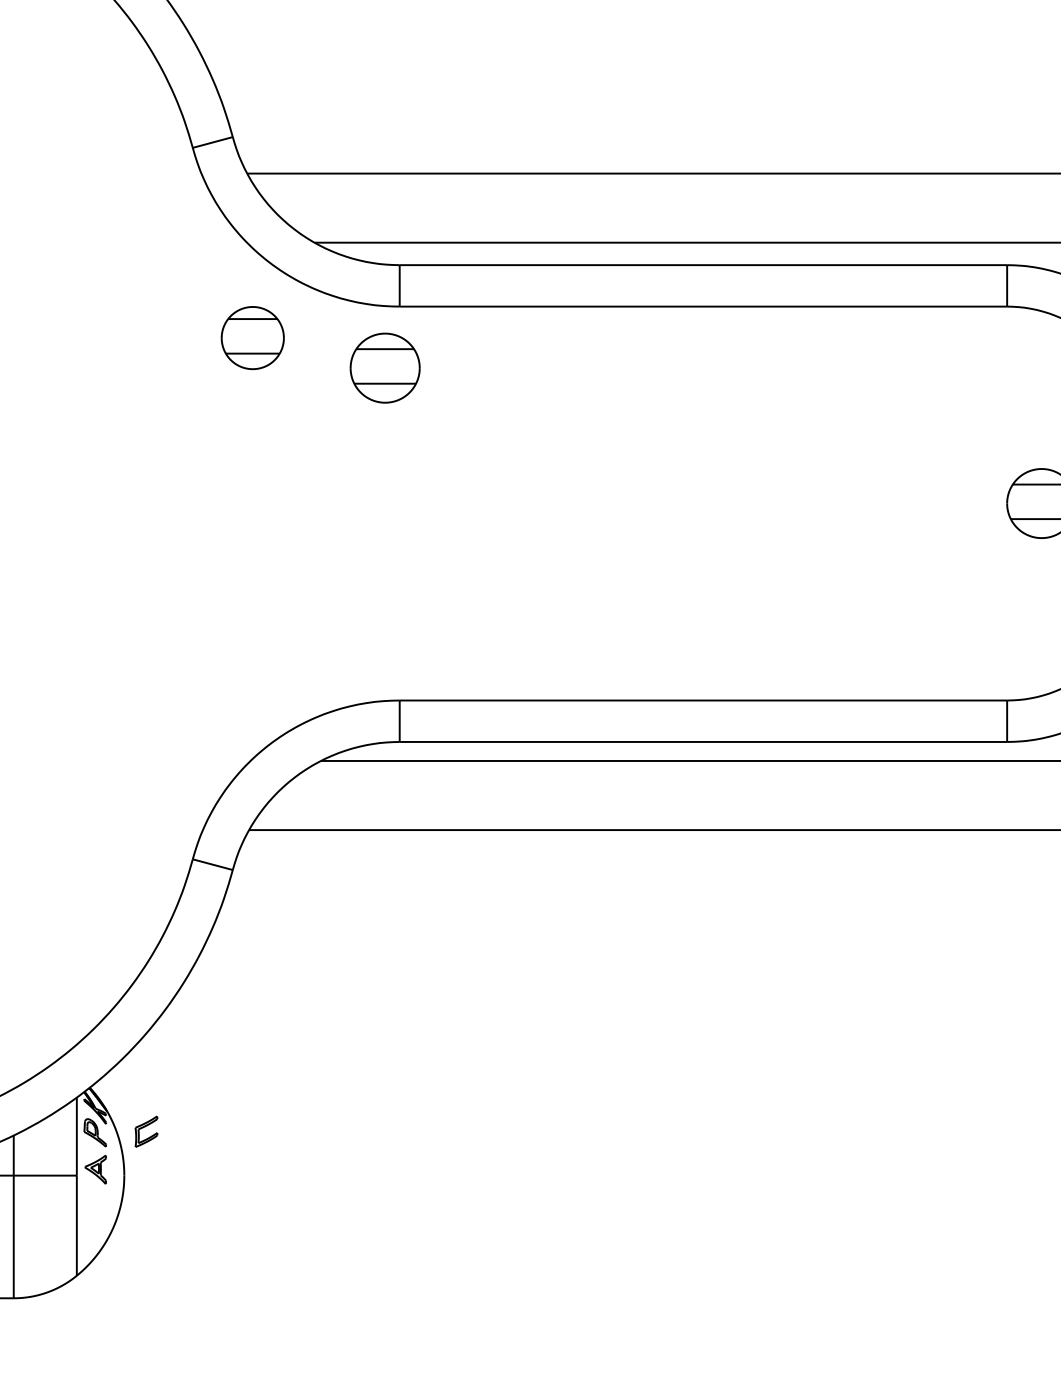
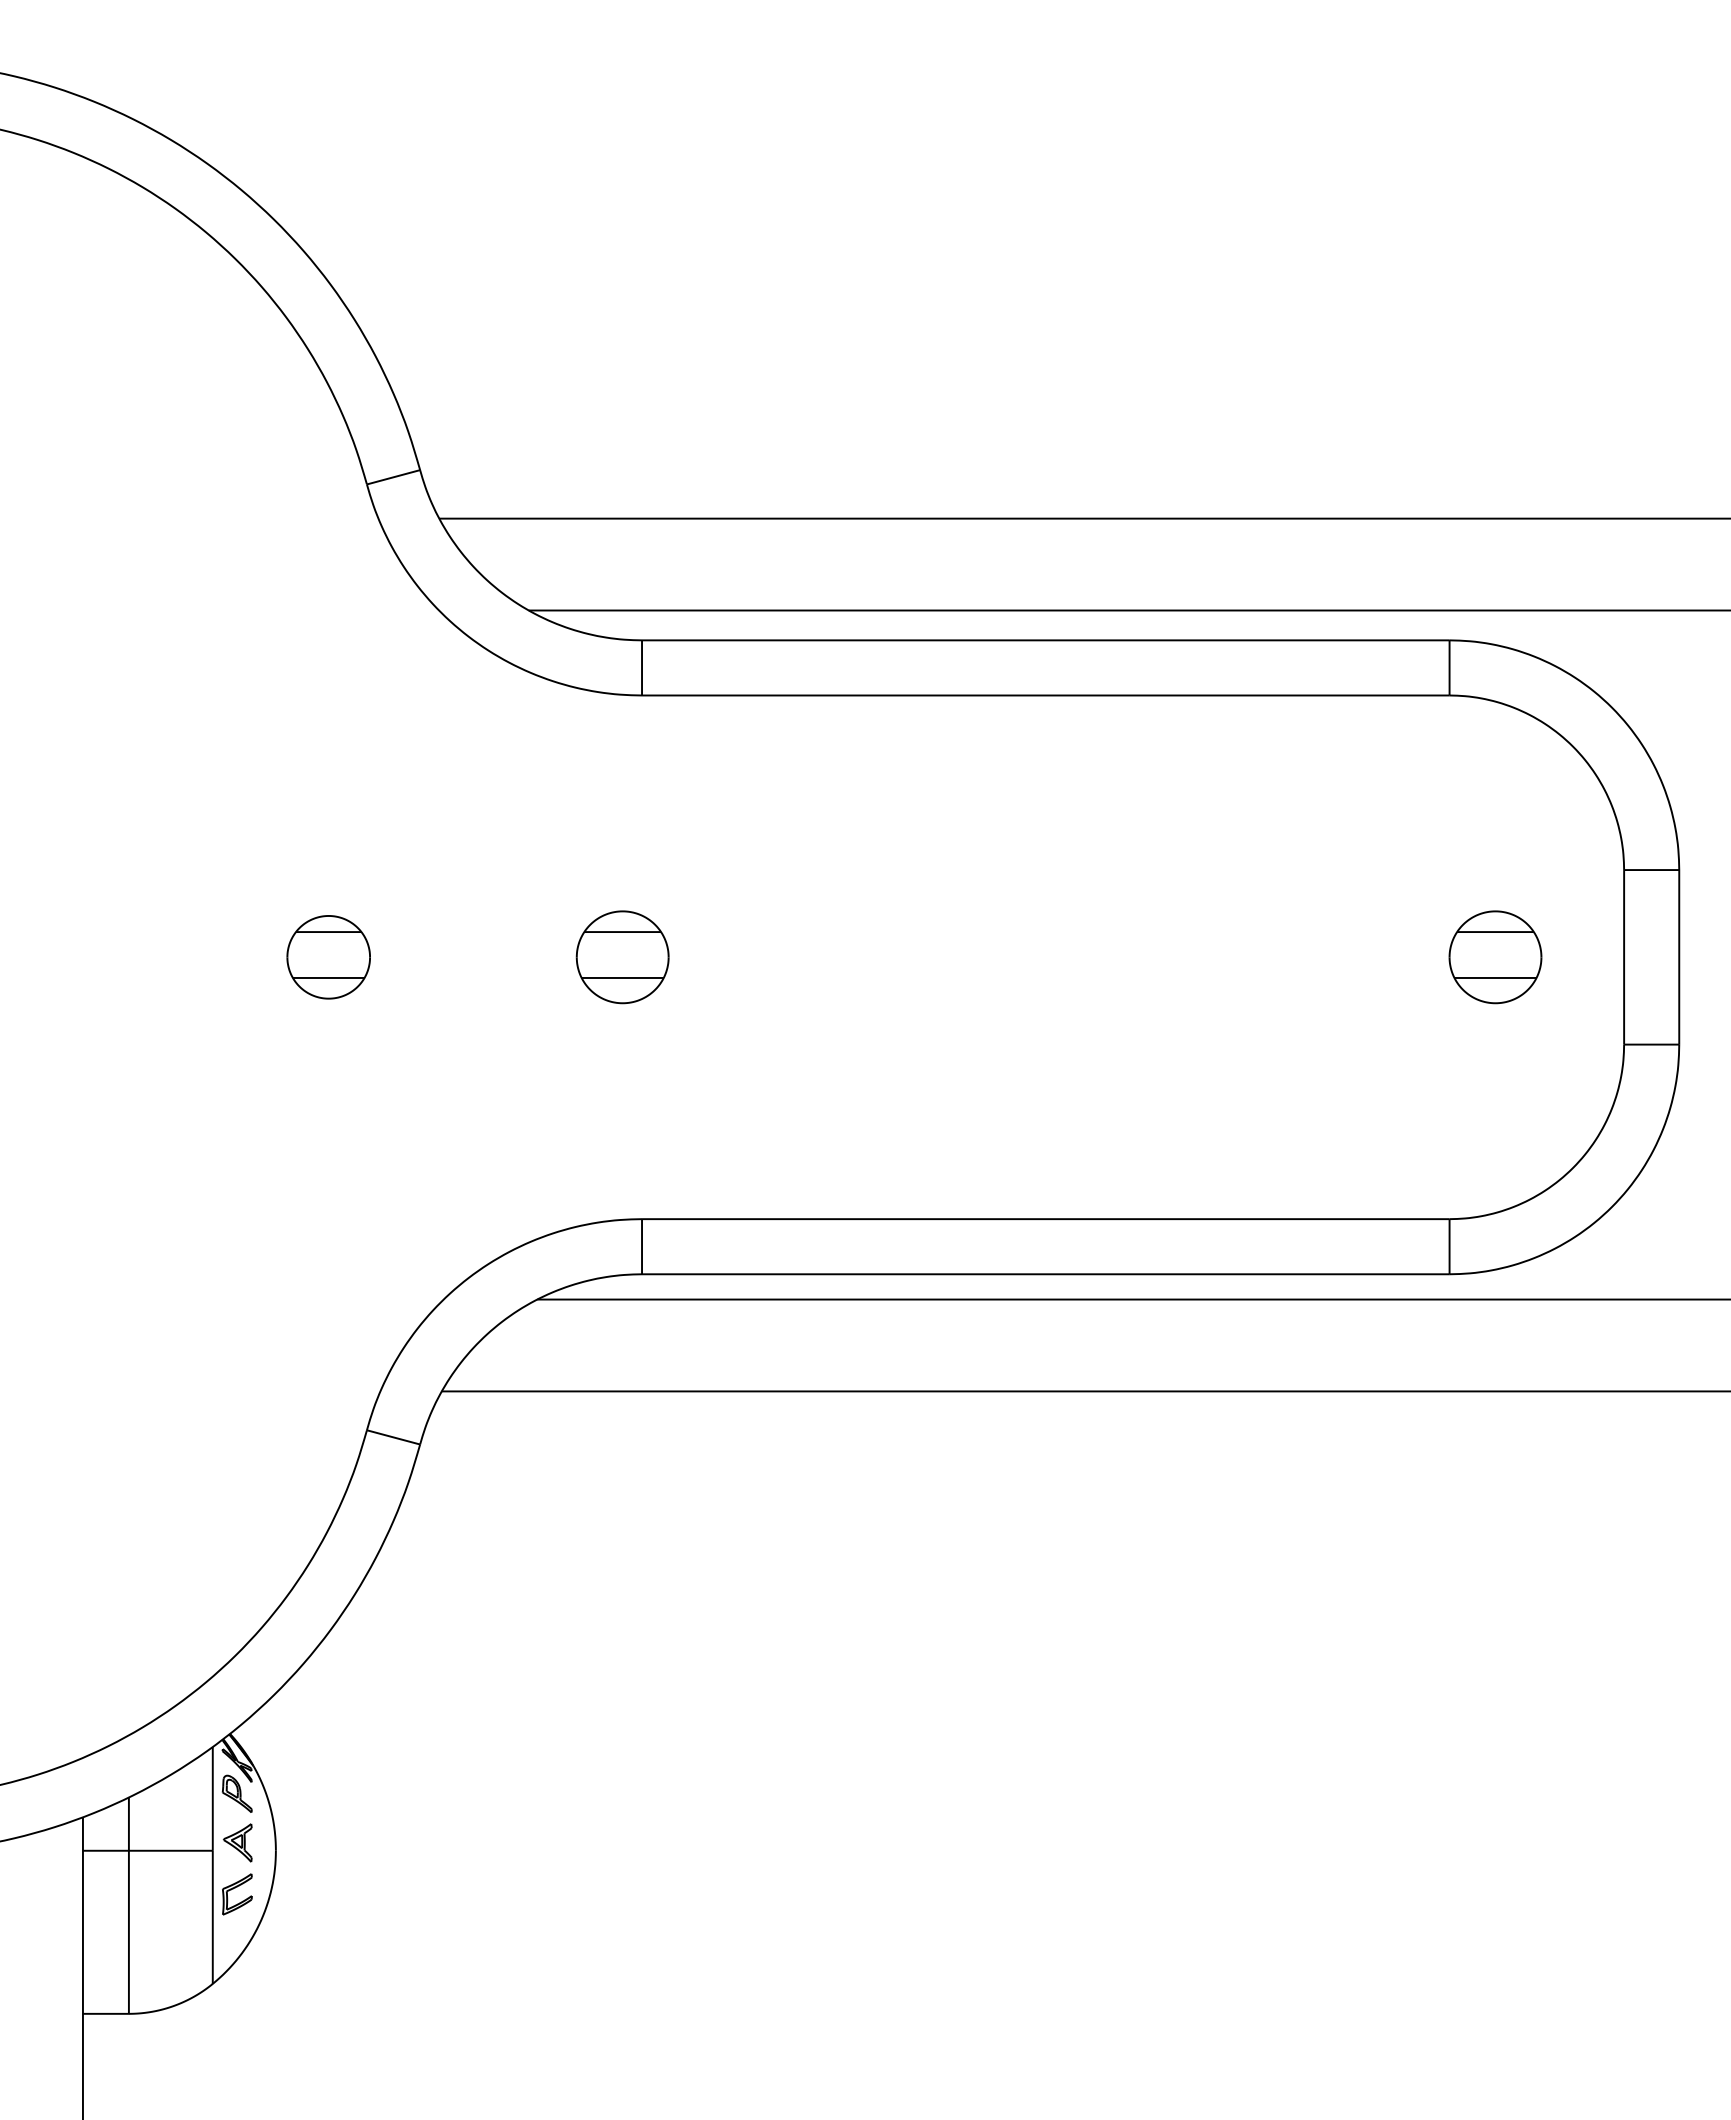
part: (252, 338) -> (328, 957), moved
part: (385, 368) -> (622, 957), moved
part: (145, 1127) -> (235, 1888), moved

